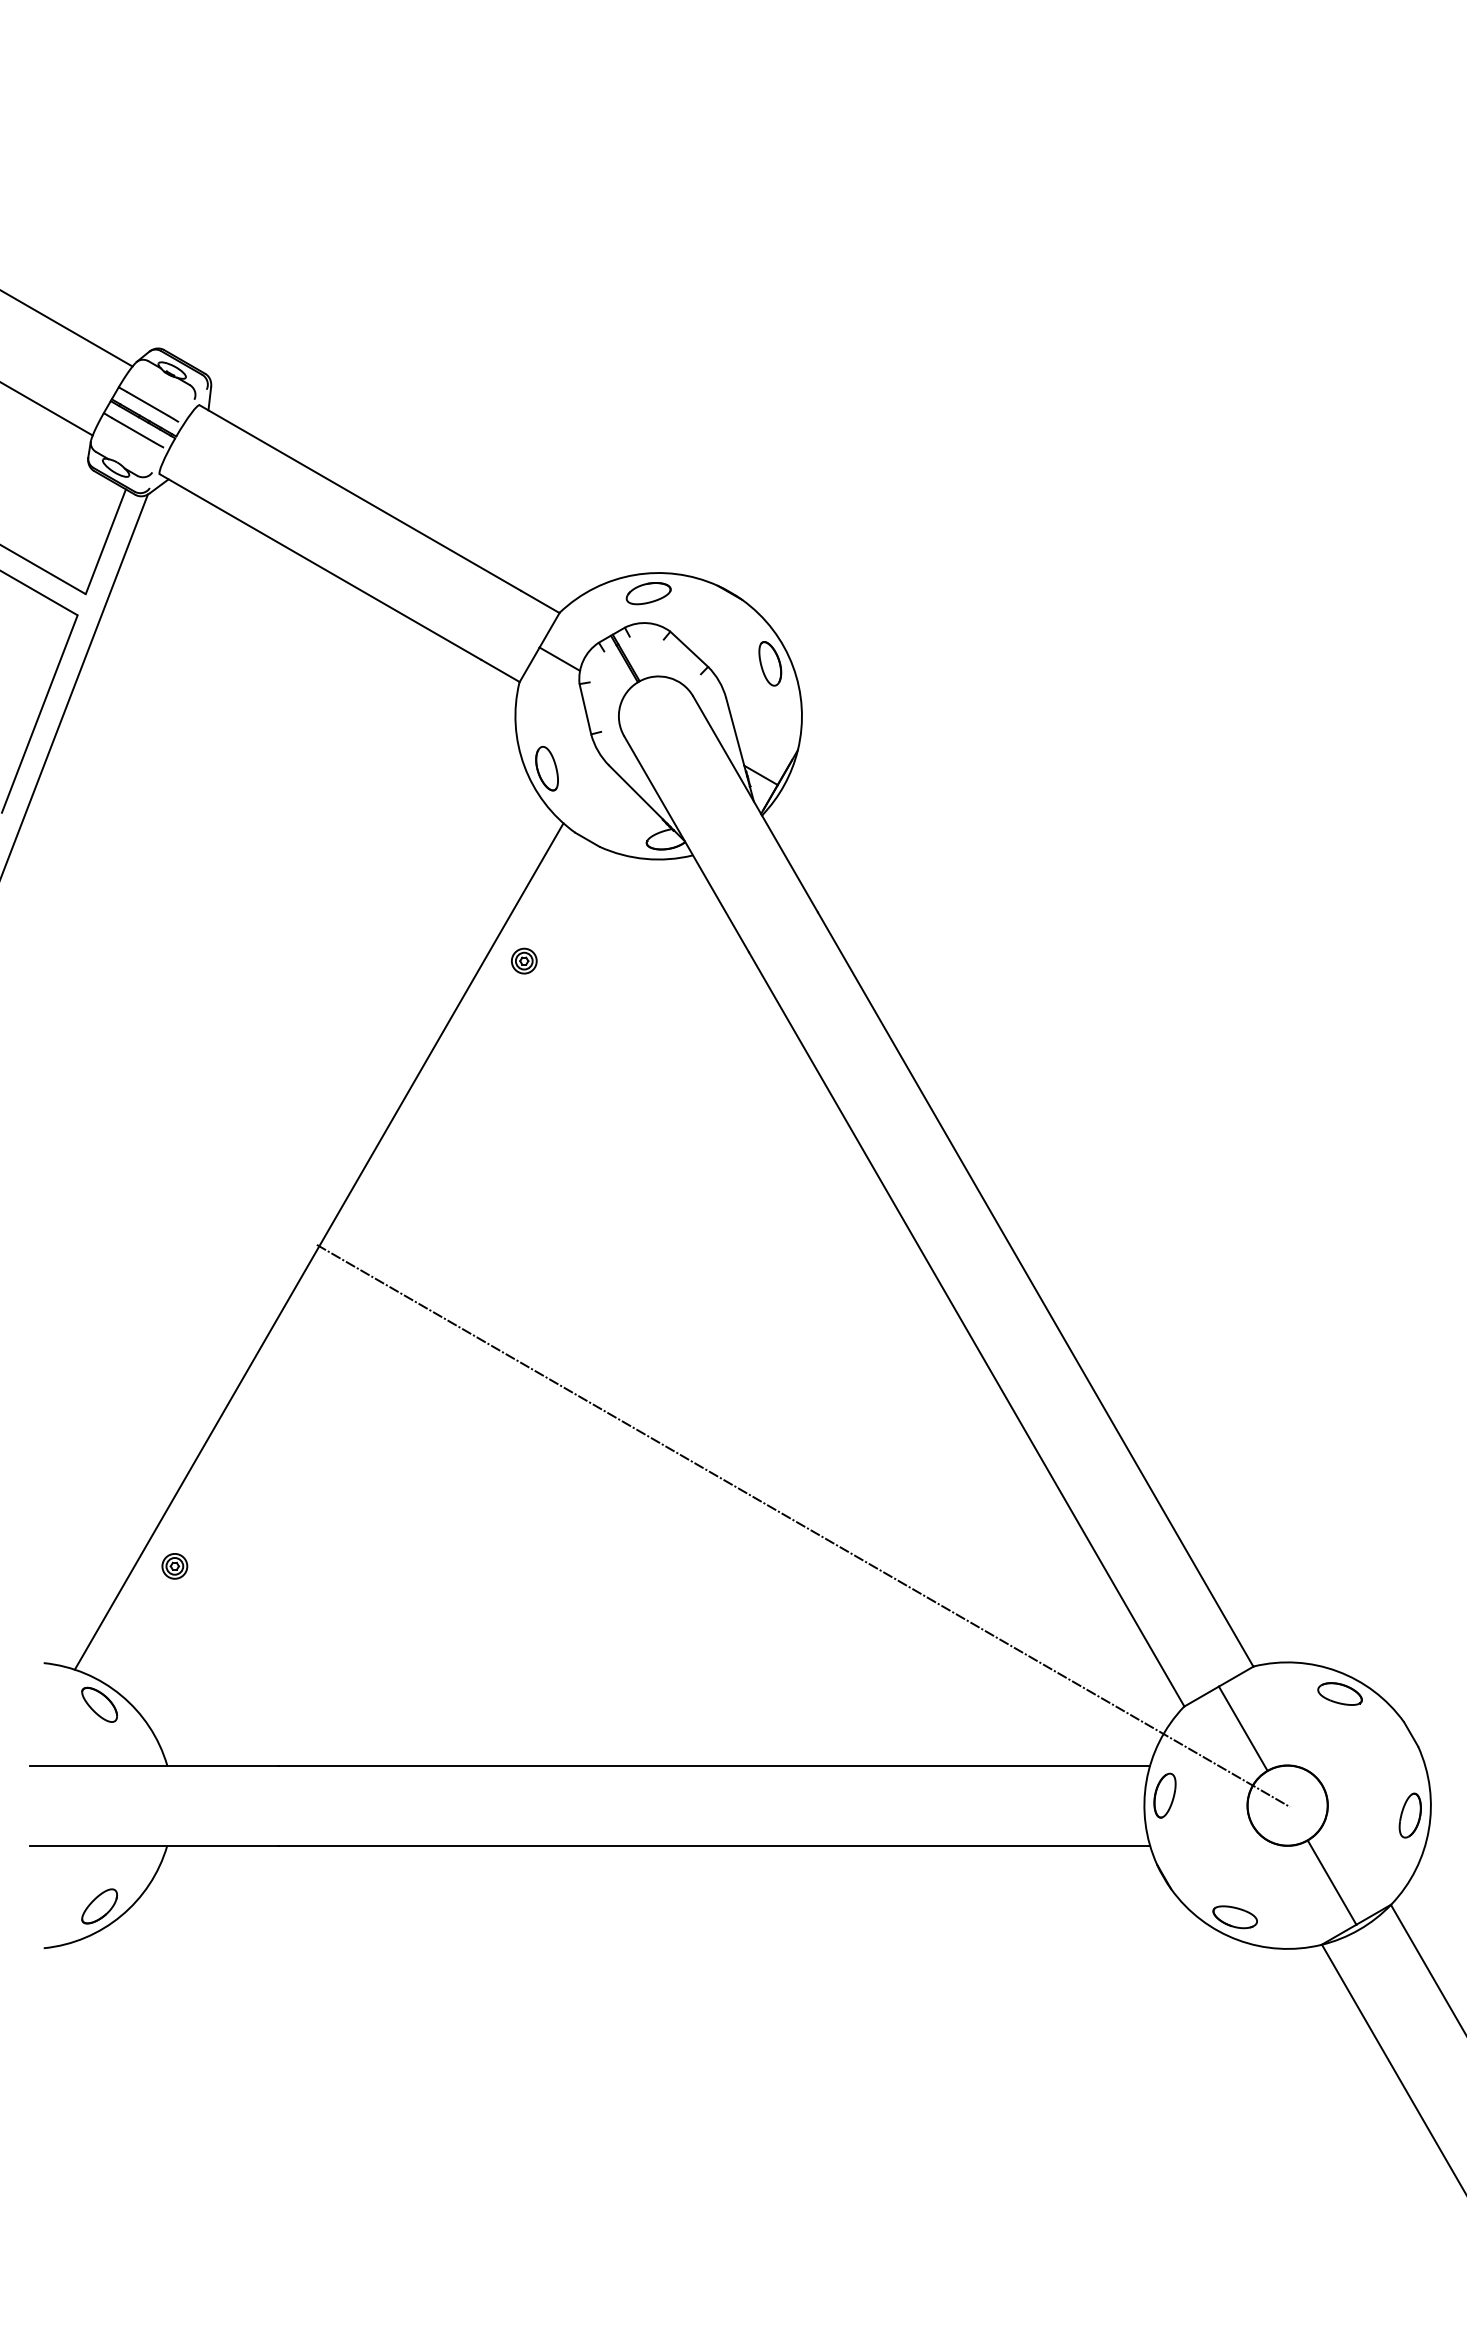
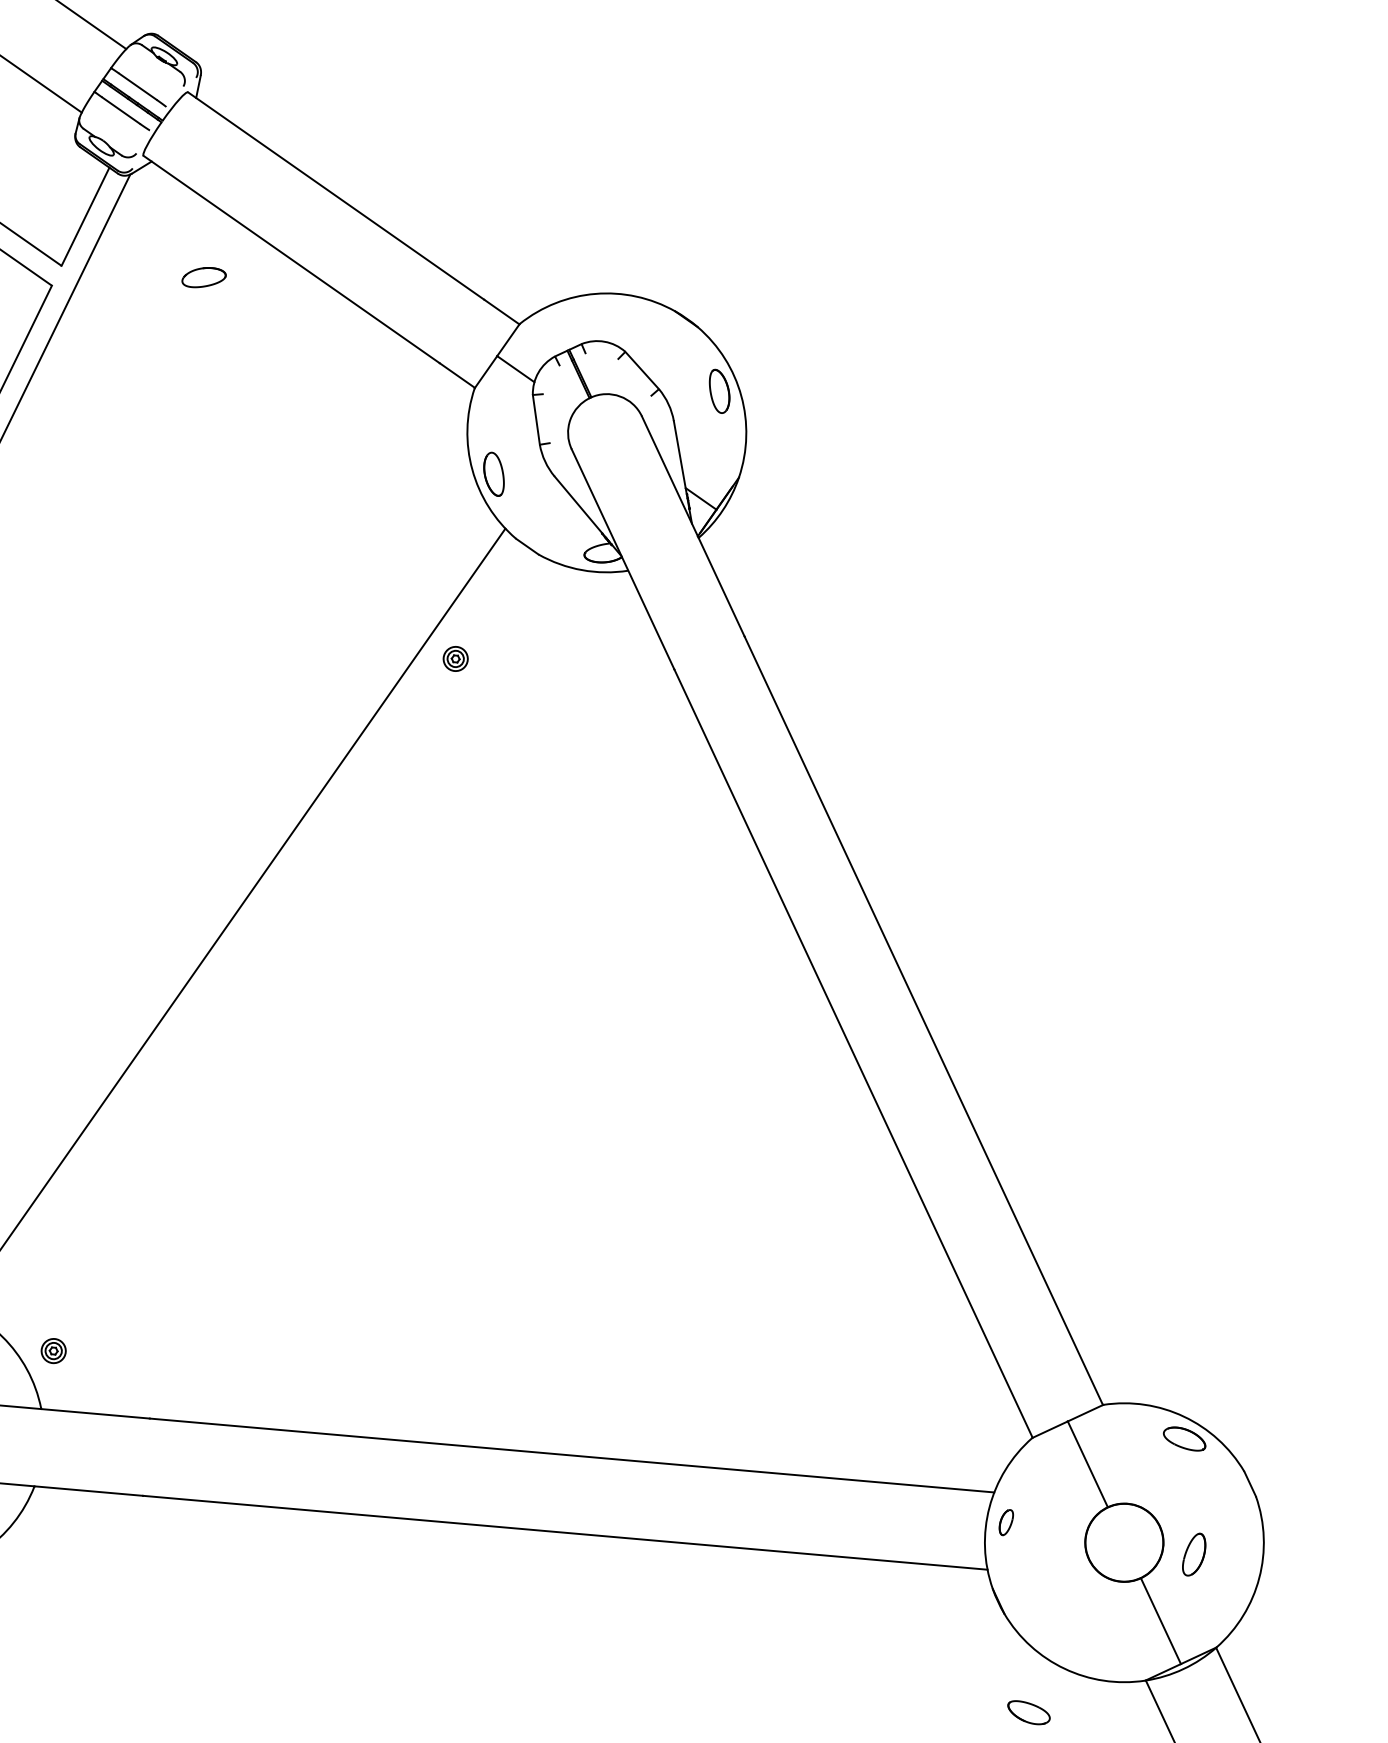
part: (648, 593) -> (203, 277), moved
line: (803, 1525) -> (678, 1229), removed
part: (174, 1566) -> (53, 1351), moved
part: (1164, 1795) -> (1005, 1522), size x0.6
part: (1409, 1815) -> (1193, 1554), moved
part: (1234, 1917) -> (1028, 1713), moved

